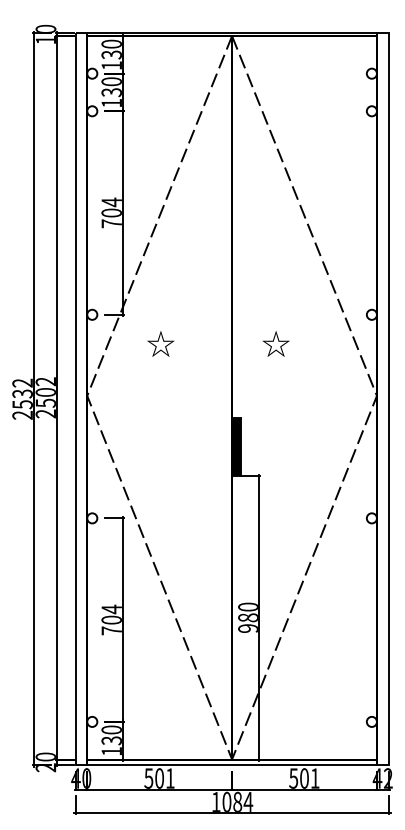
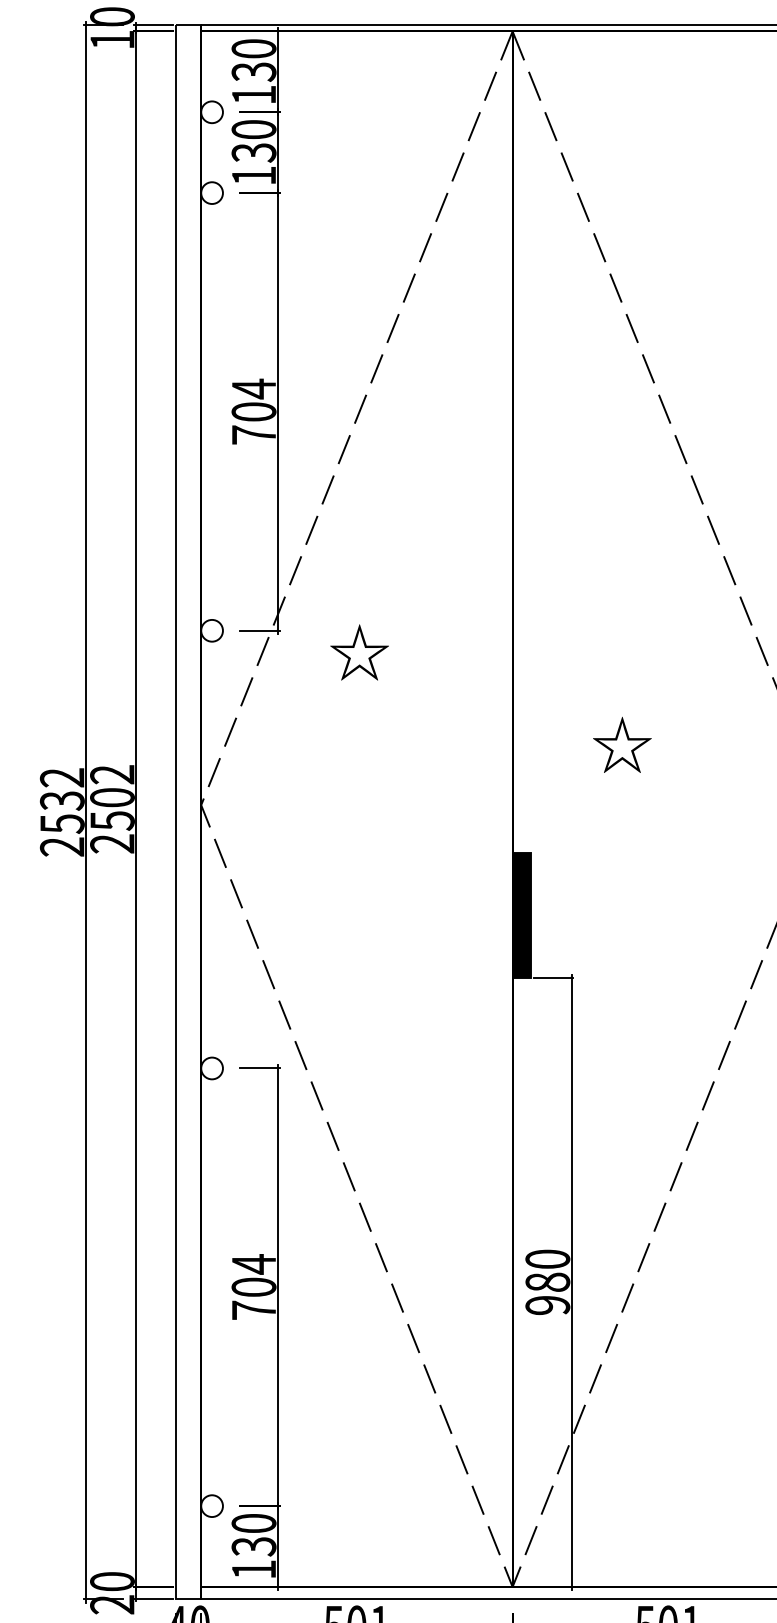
text: (160, 343) -> (358, 651), moved
text: (275, 343) -> (621, 744), moved

